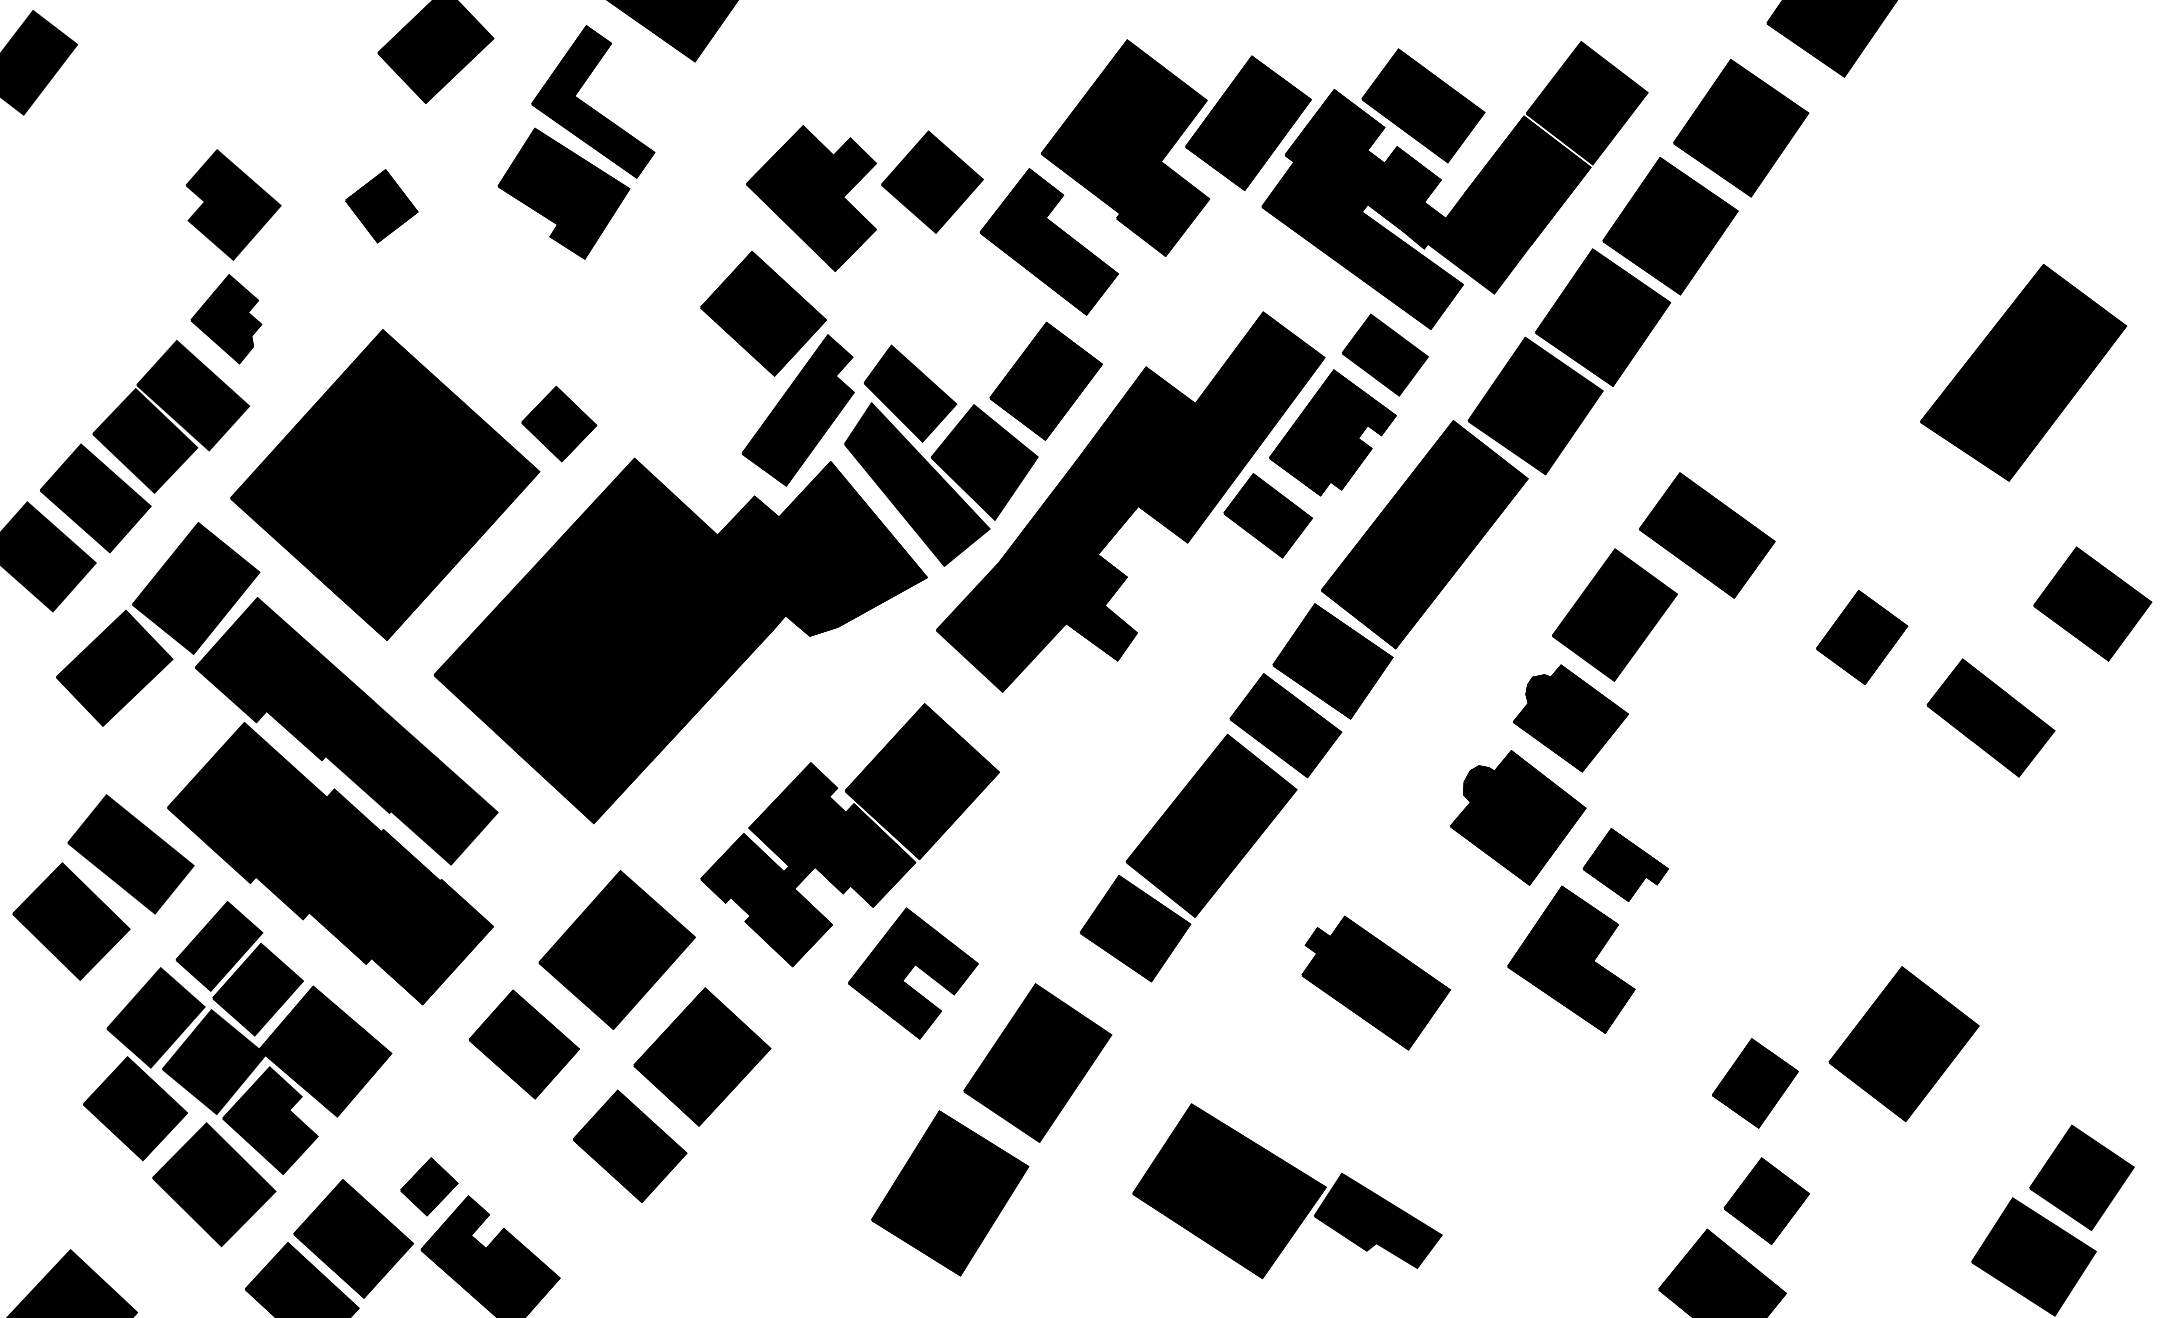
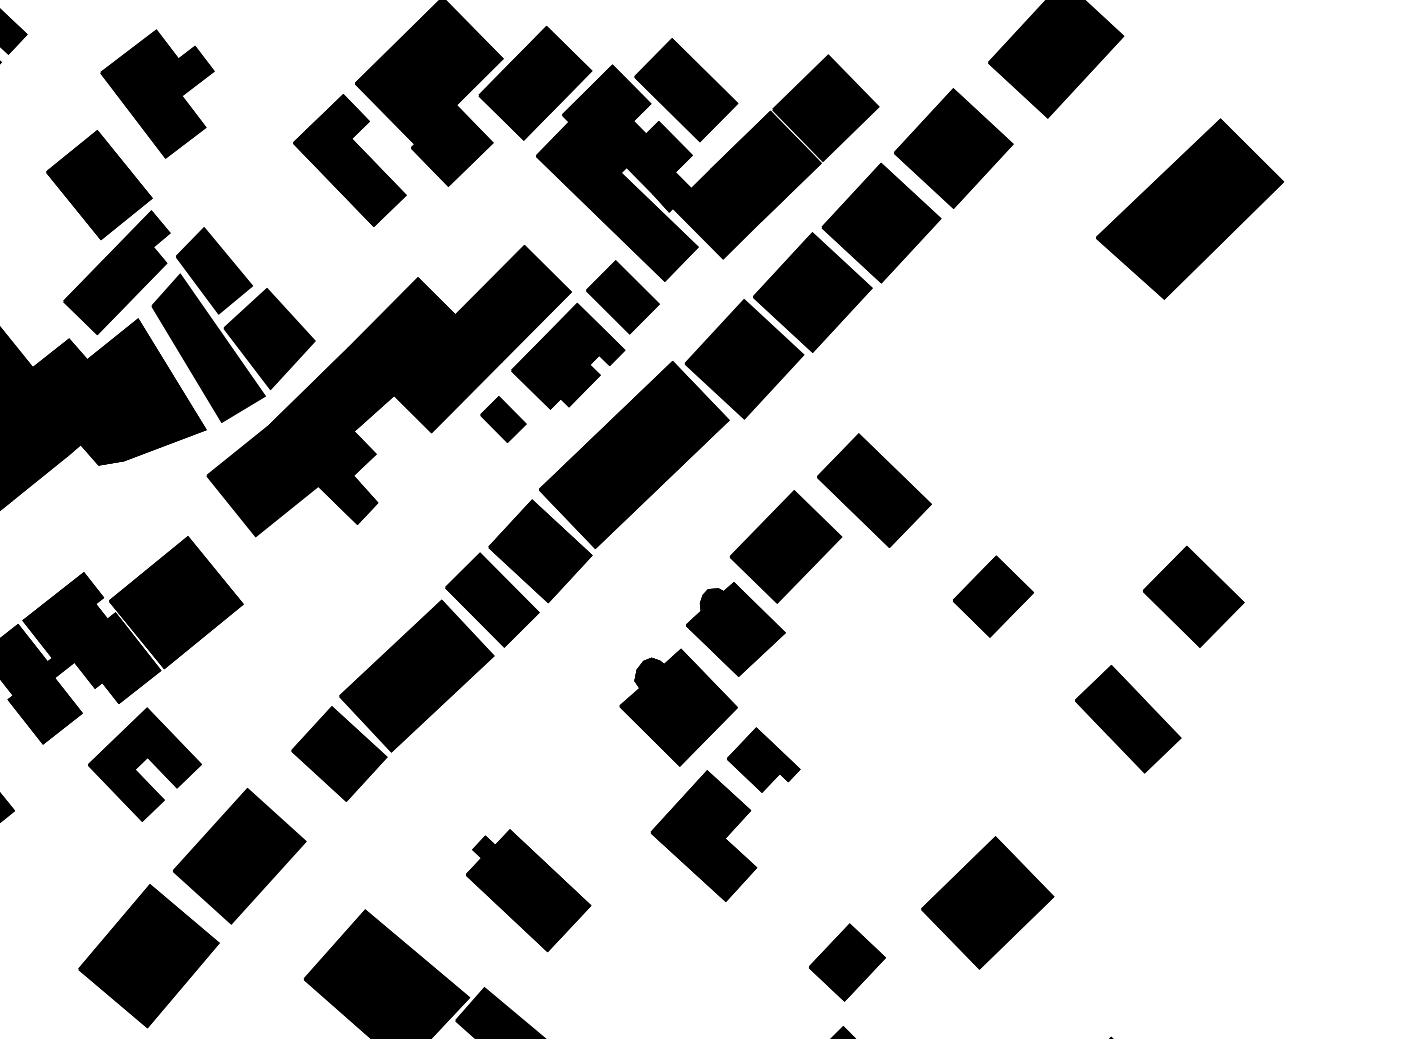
part: (932, 181) -> (259, 93), removed
part: (2023, 372) -> (1190, 208), moved
part: (1045, 380) -> (330, 276), removed
part: (1267, 515) -> (502, 419), size x0.6
part: (1990, 717) -> (1127, 718), moved
part: (1375, 982) -> (527, 890), moved
part: (1903, 1043) -> (987, 902), moved

